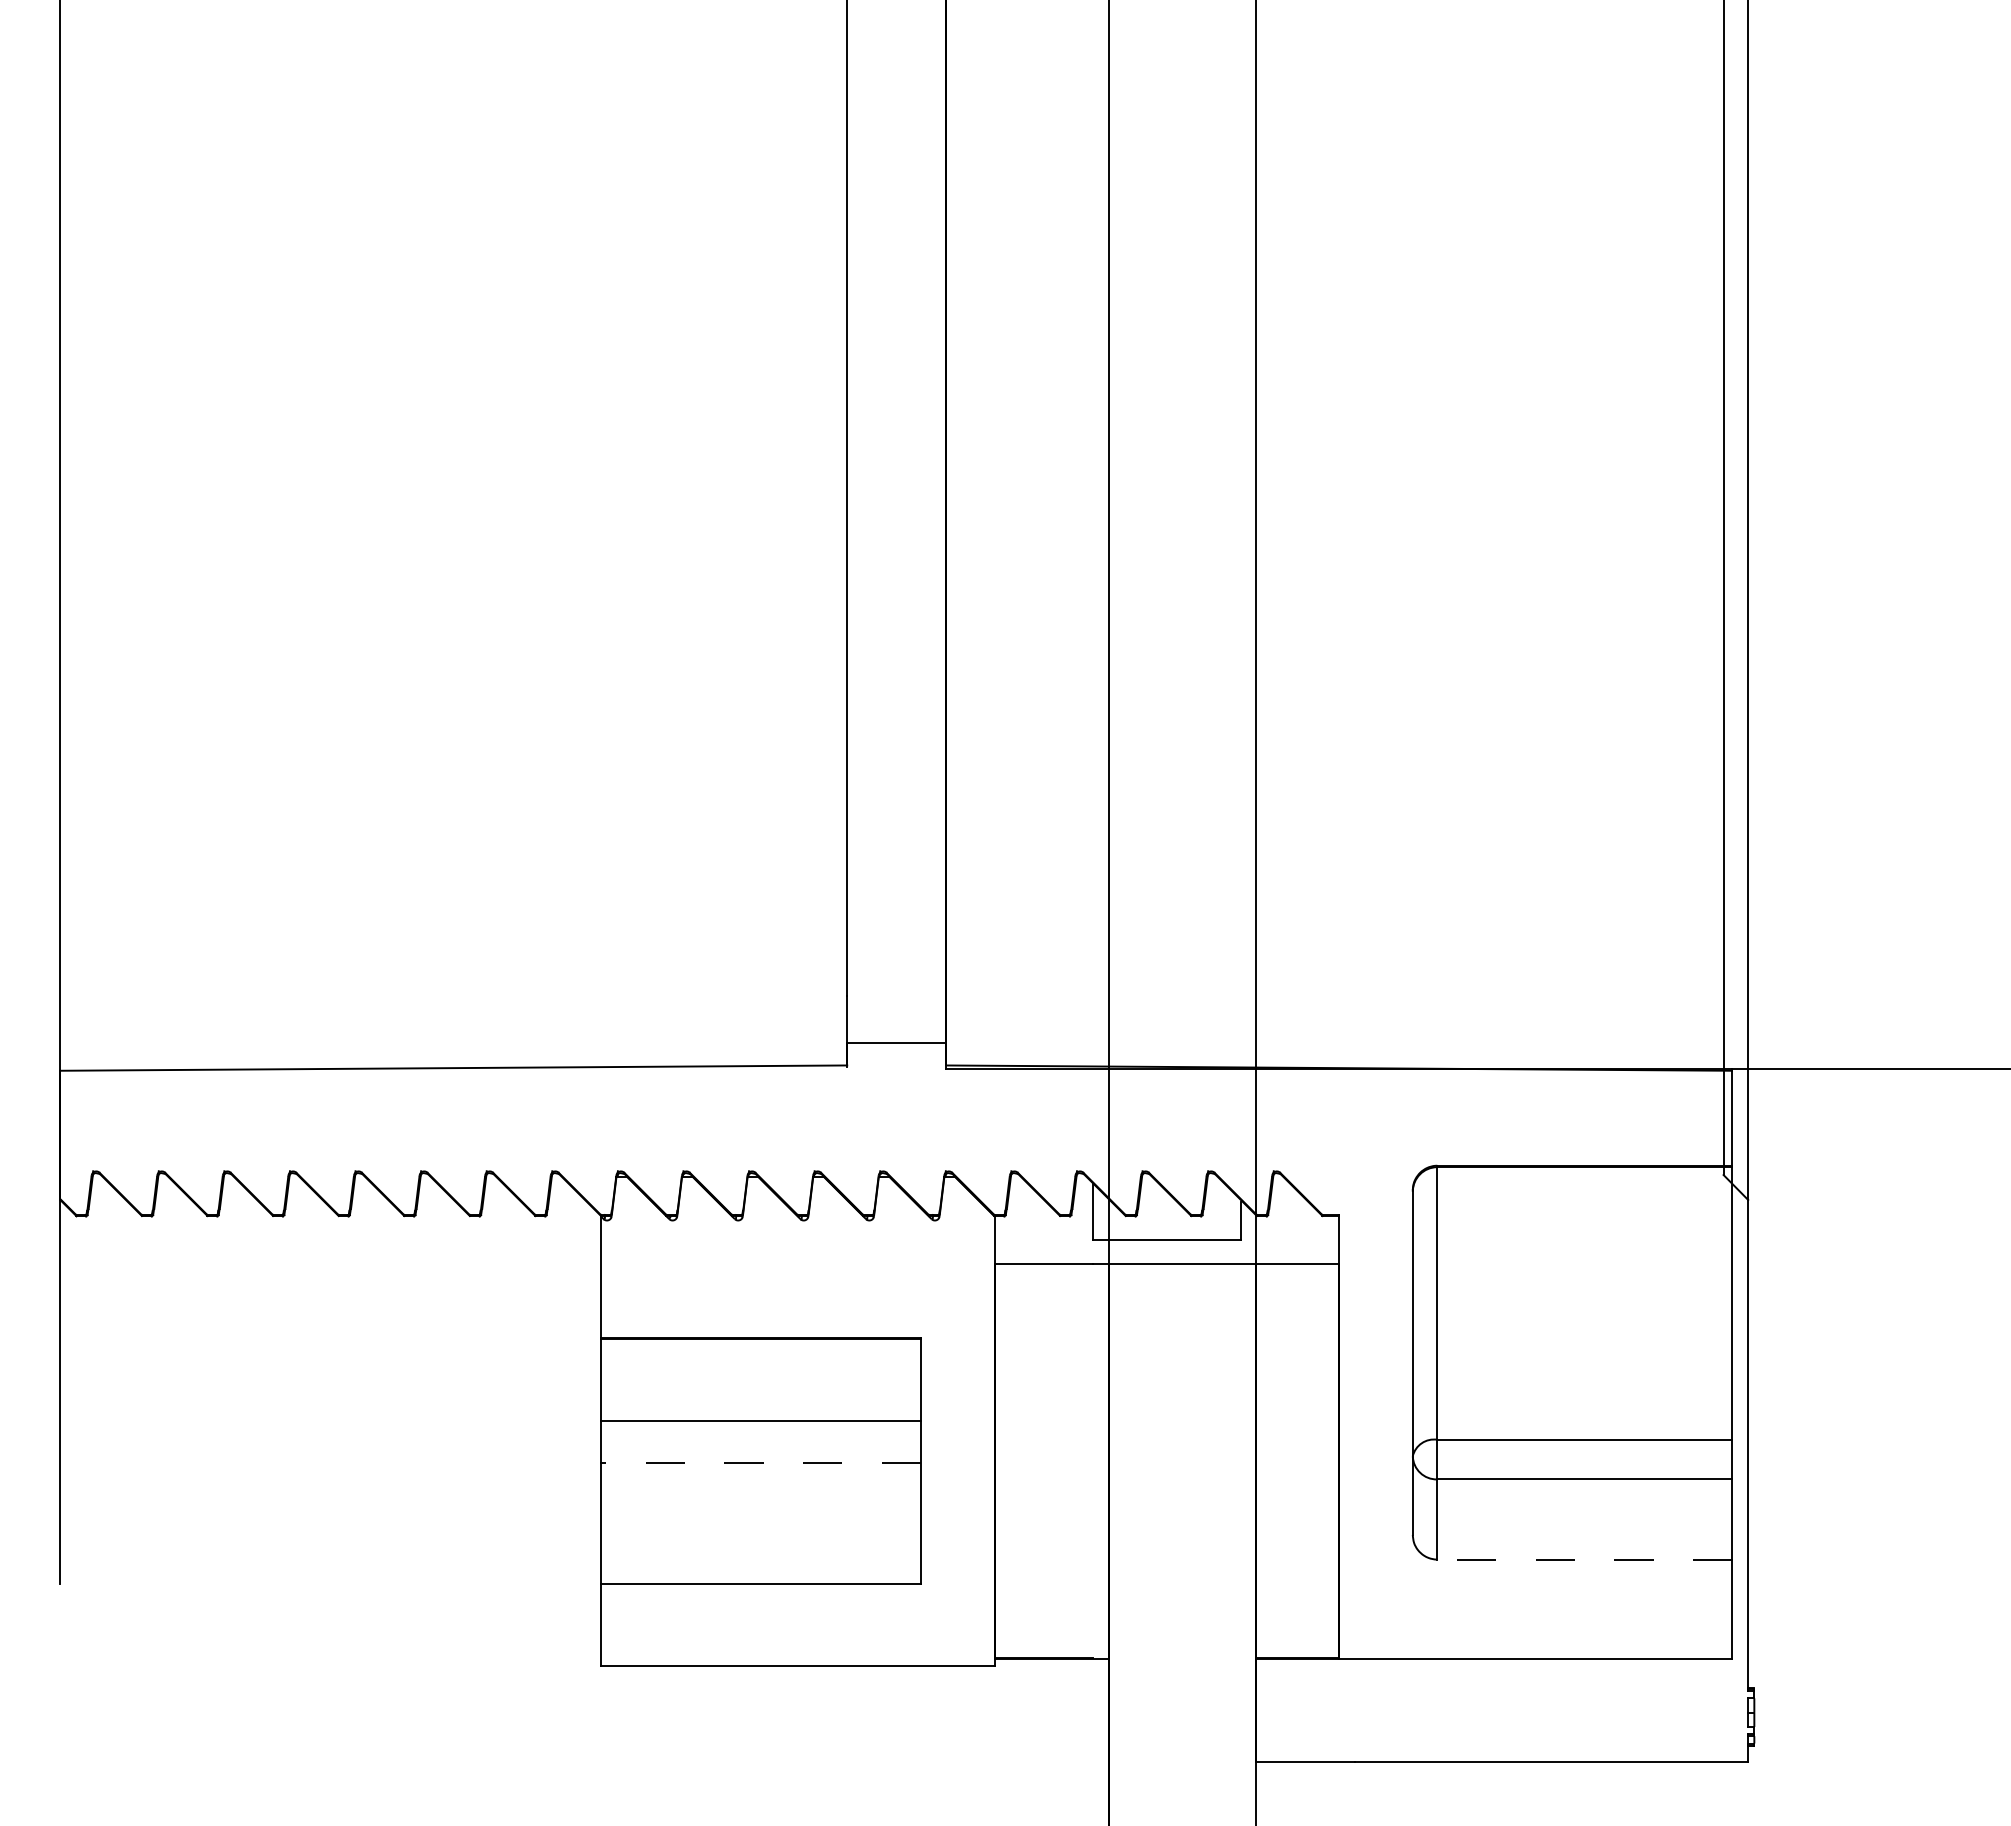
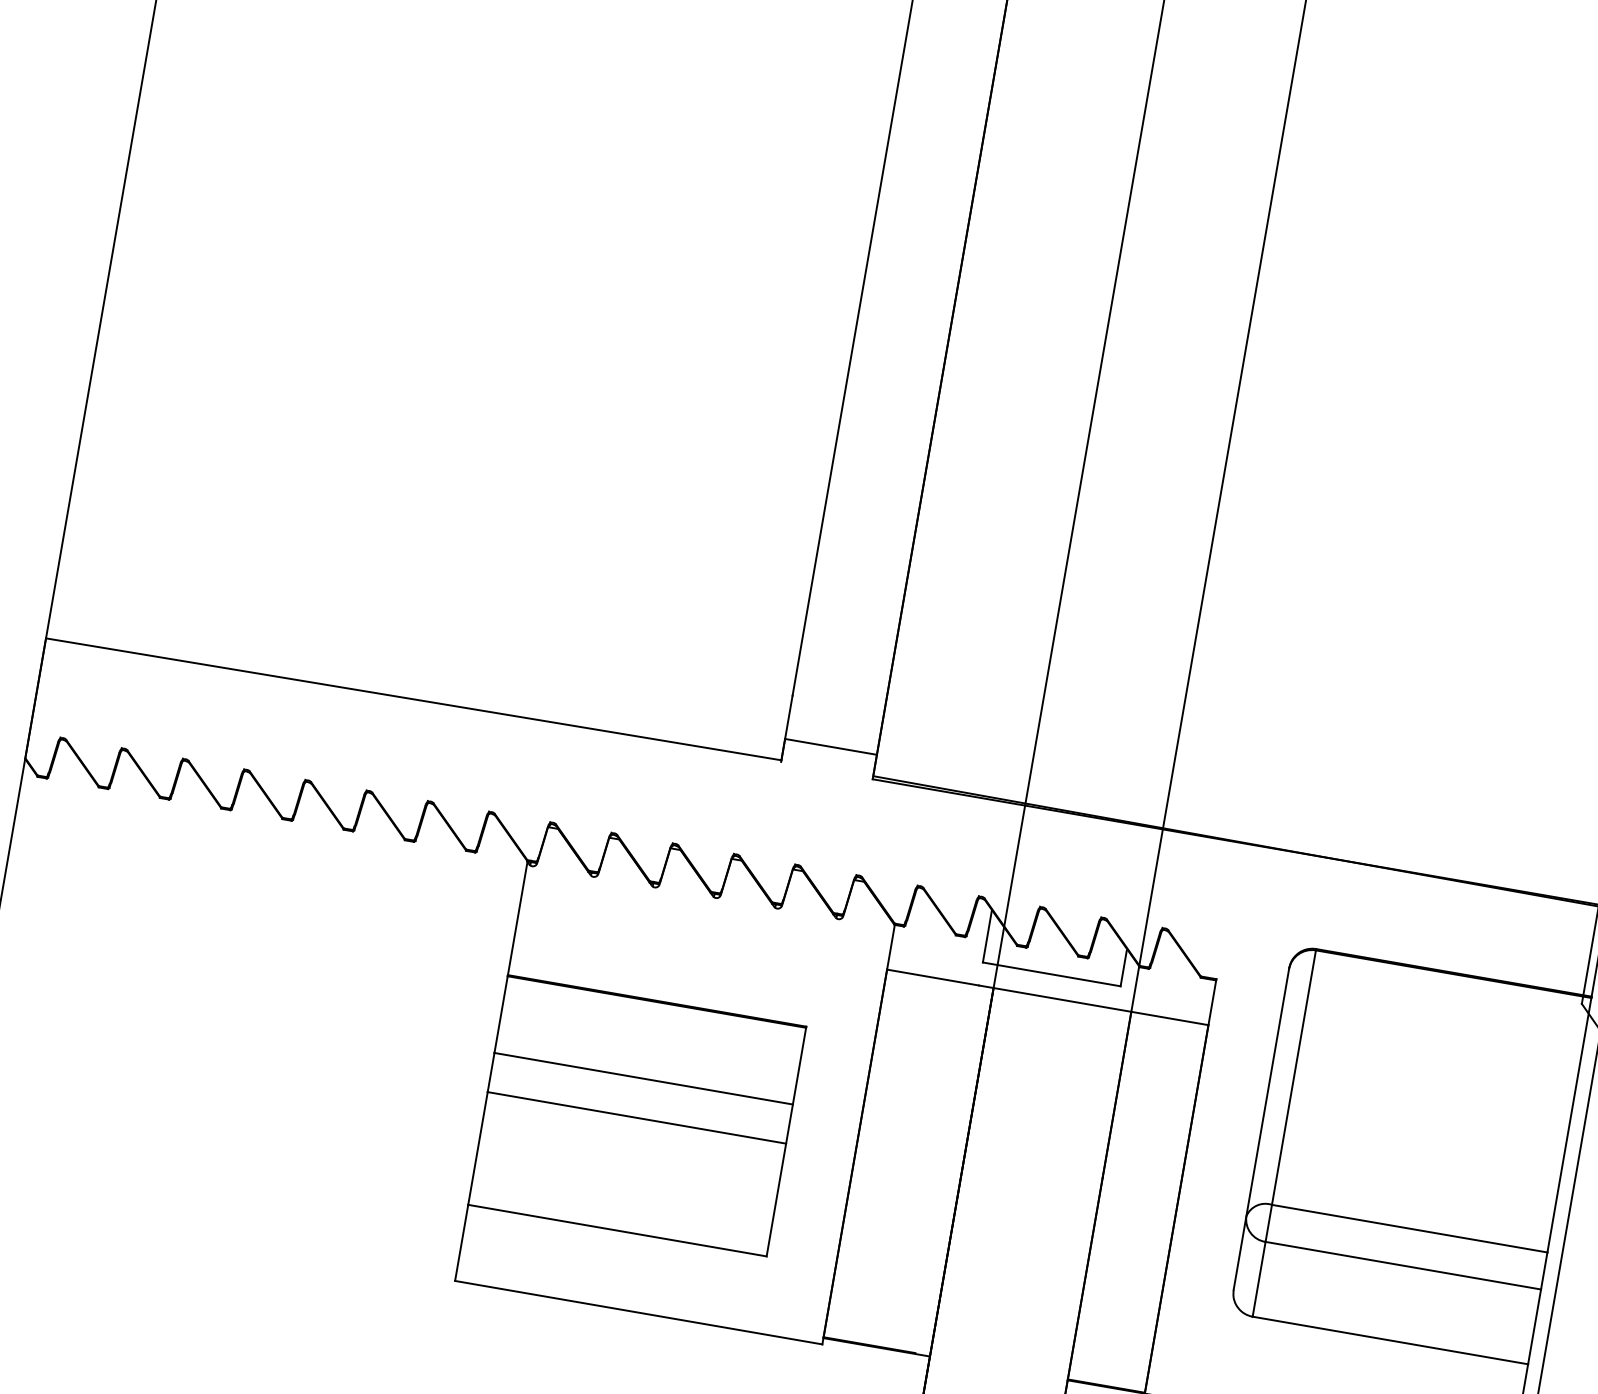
line: (761, 1463) -> (637, 1118), dashed -> solid
line: (1584, 1559) -> (1390, 1340), dashed -> solid

